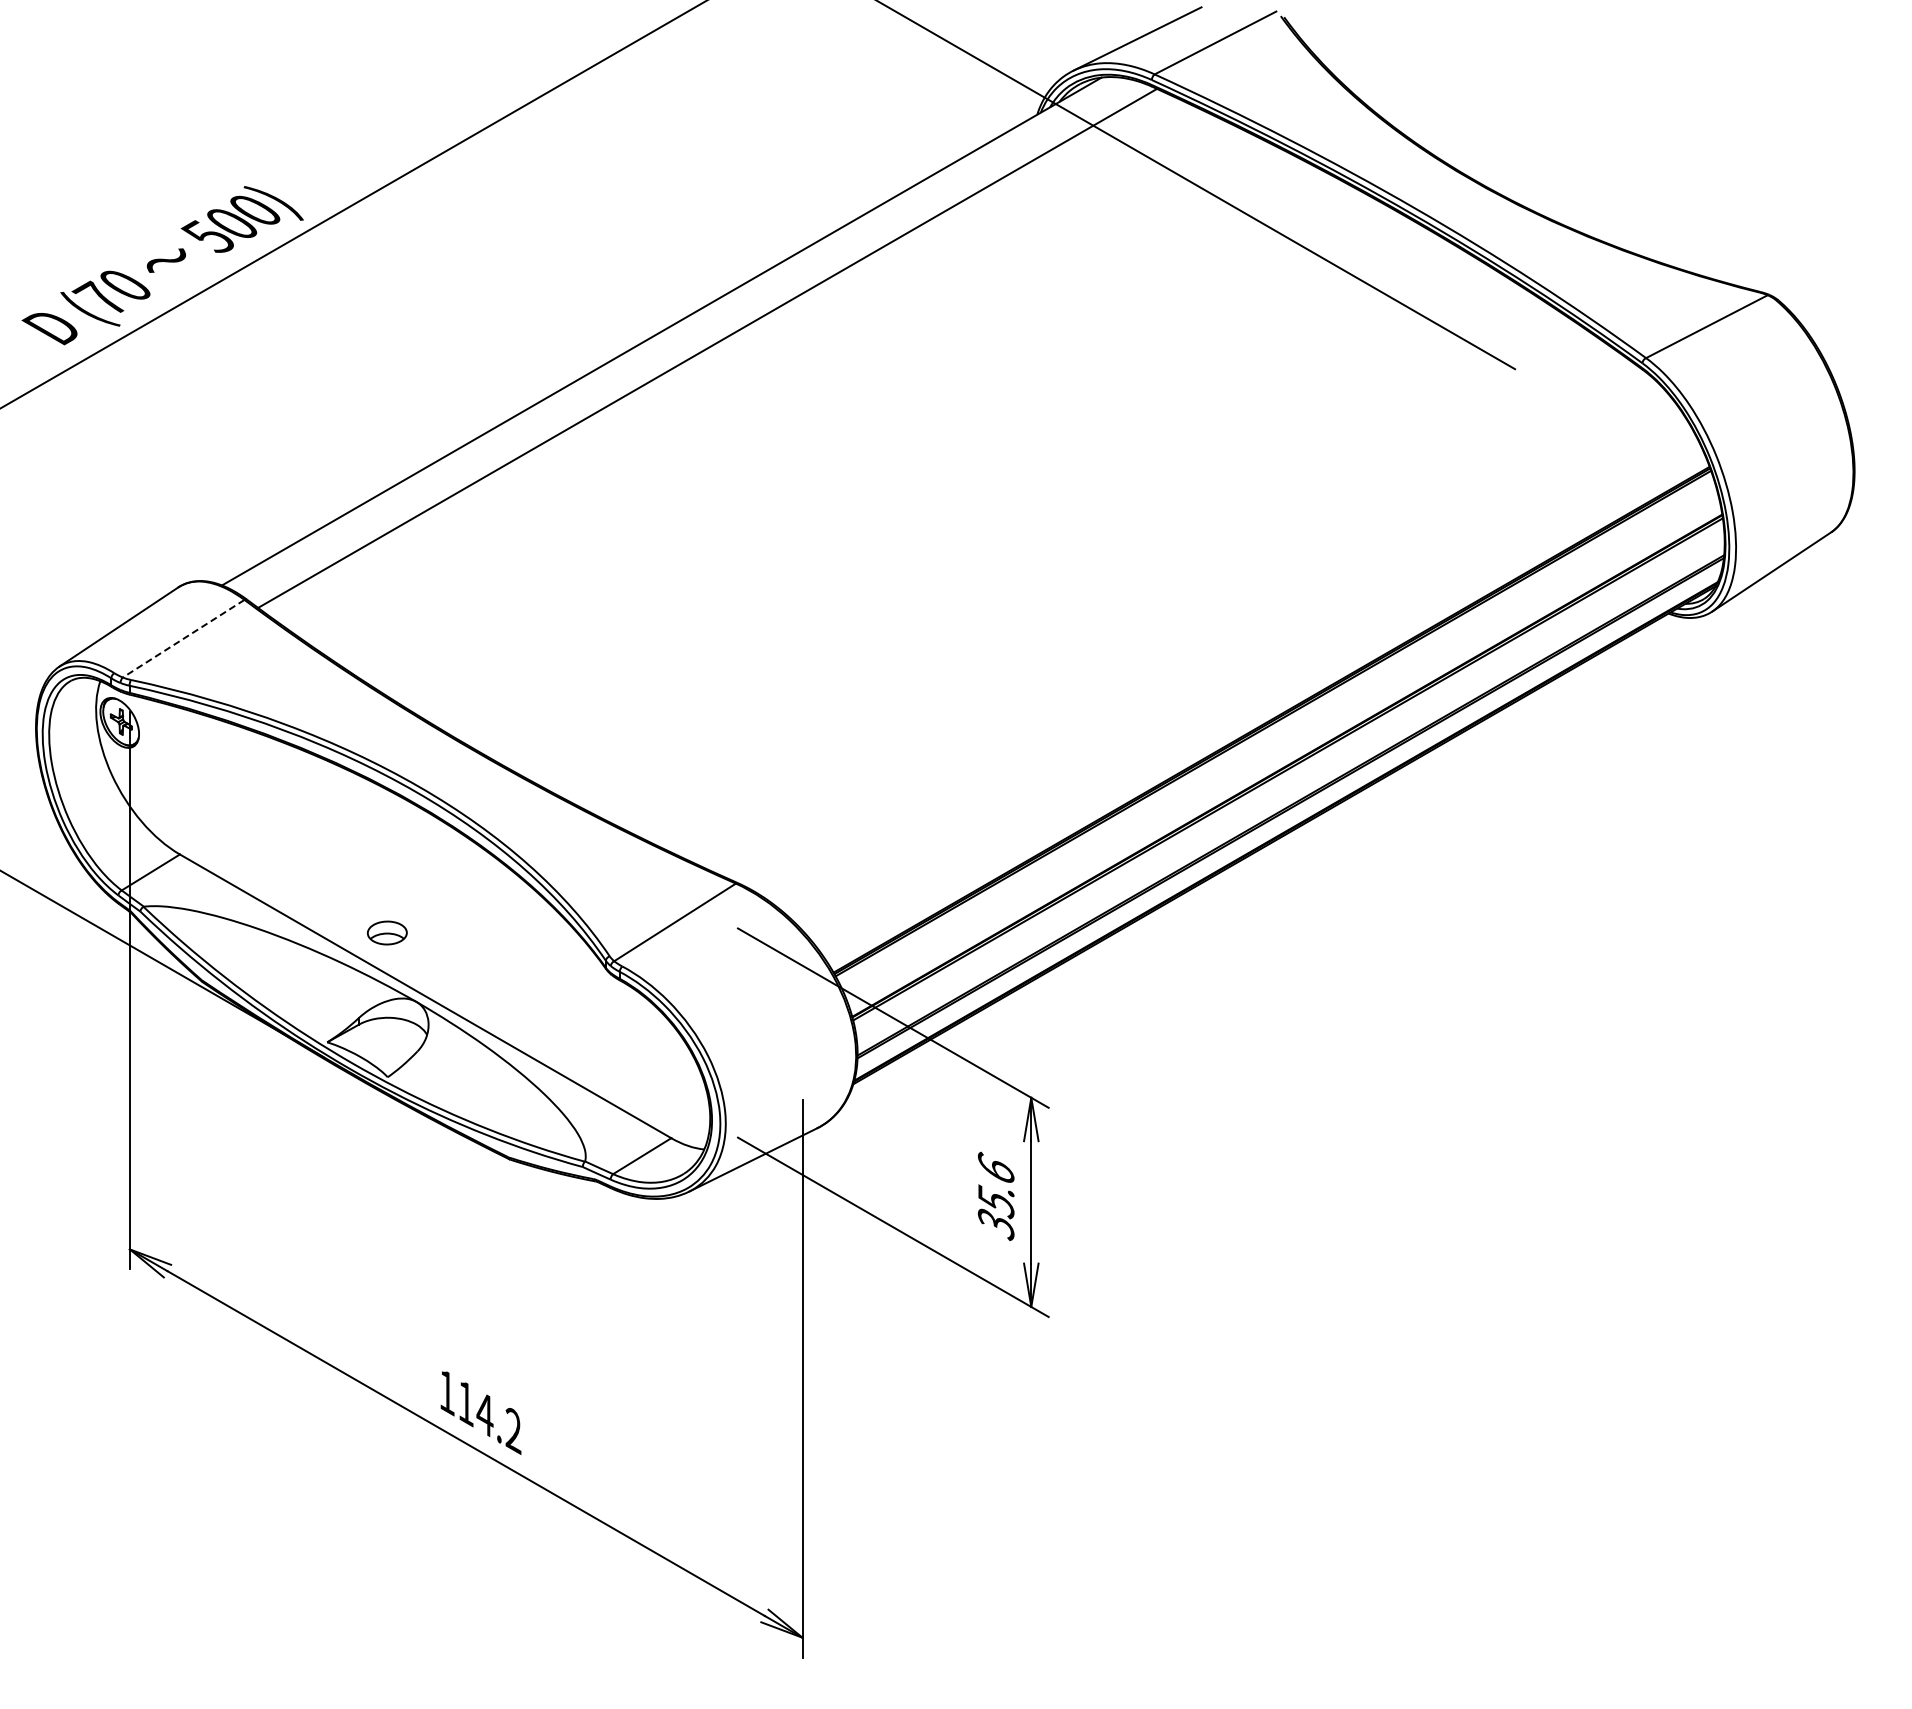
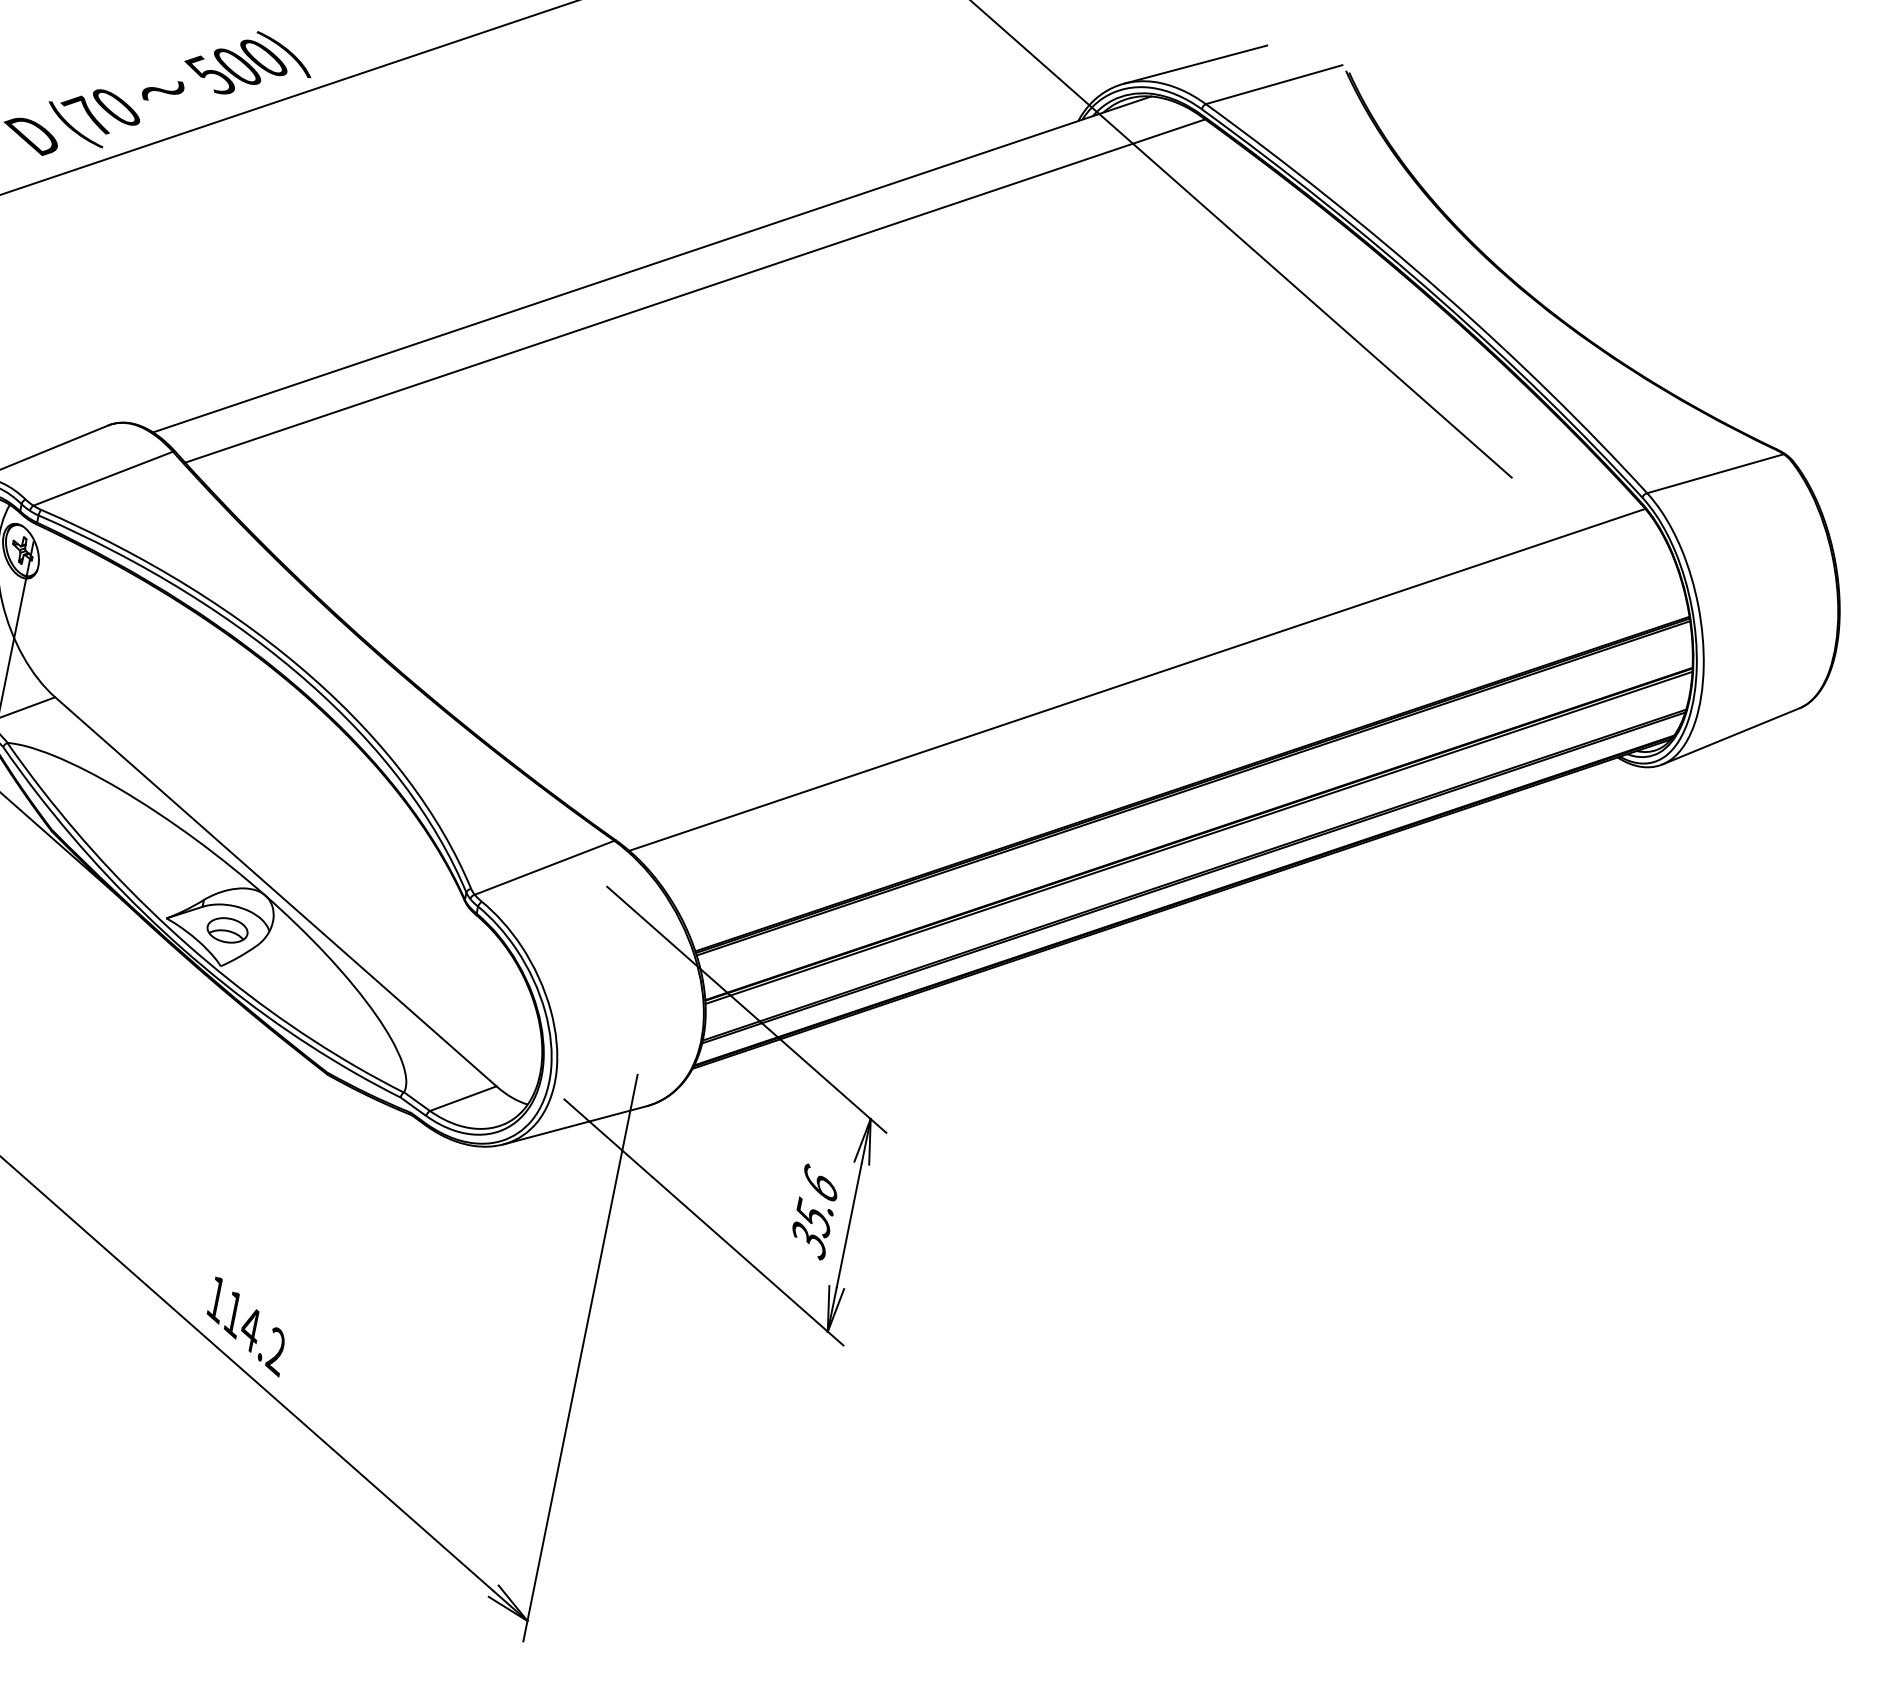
line: (1199, 631) -> (1137, 679), added
line: (183, 638) -> (103, 478), dashed -> solid
part: (386, 932) -> (226, 929), moved

